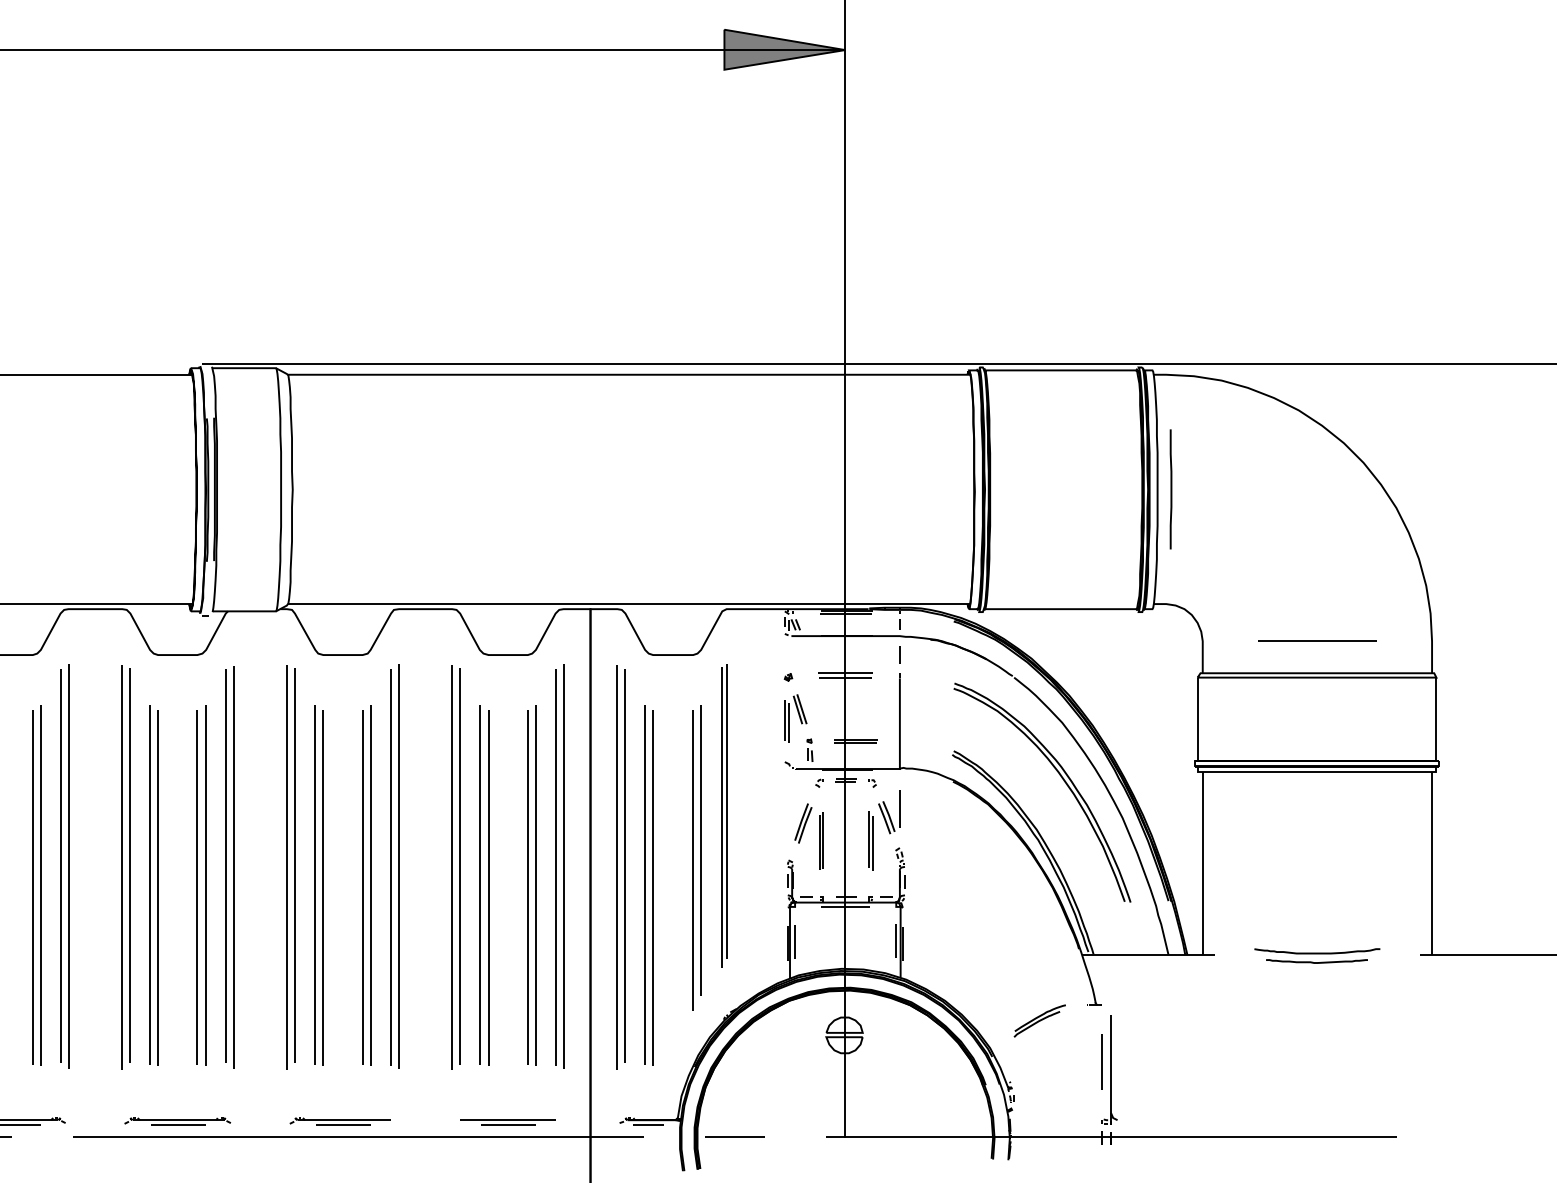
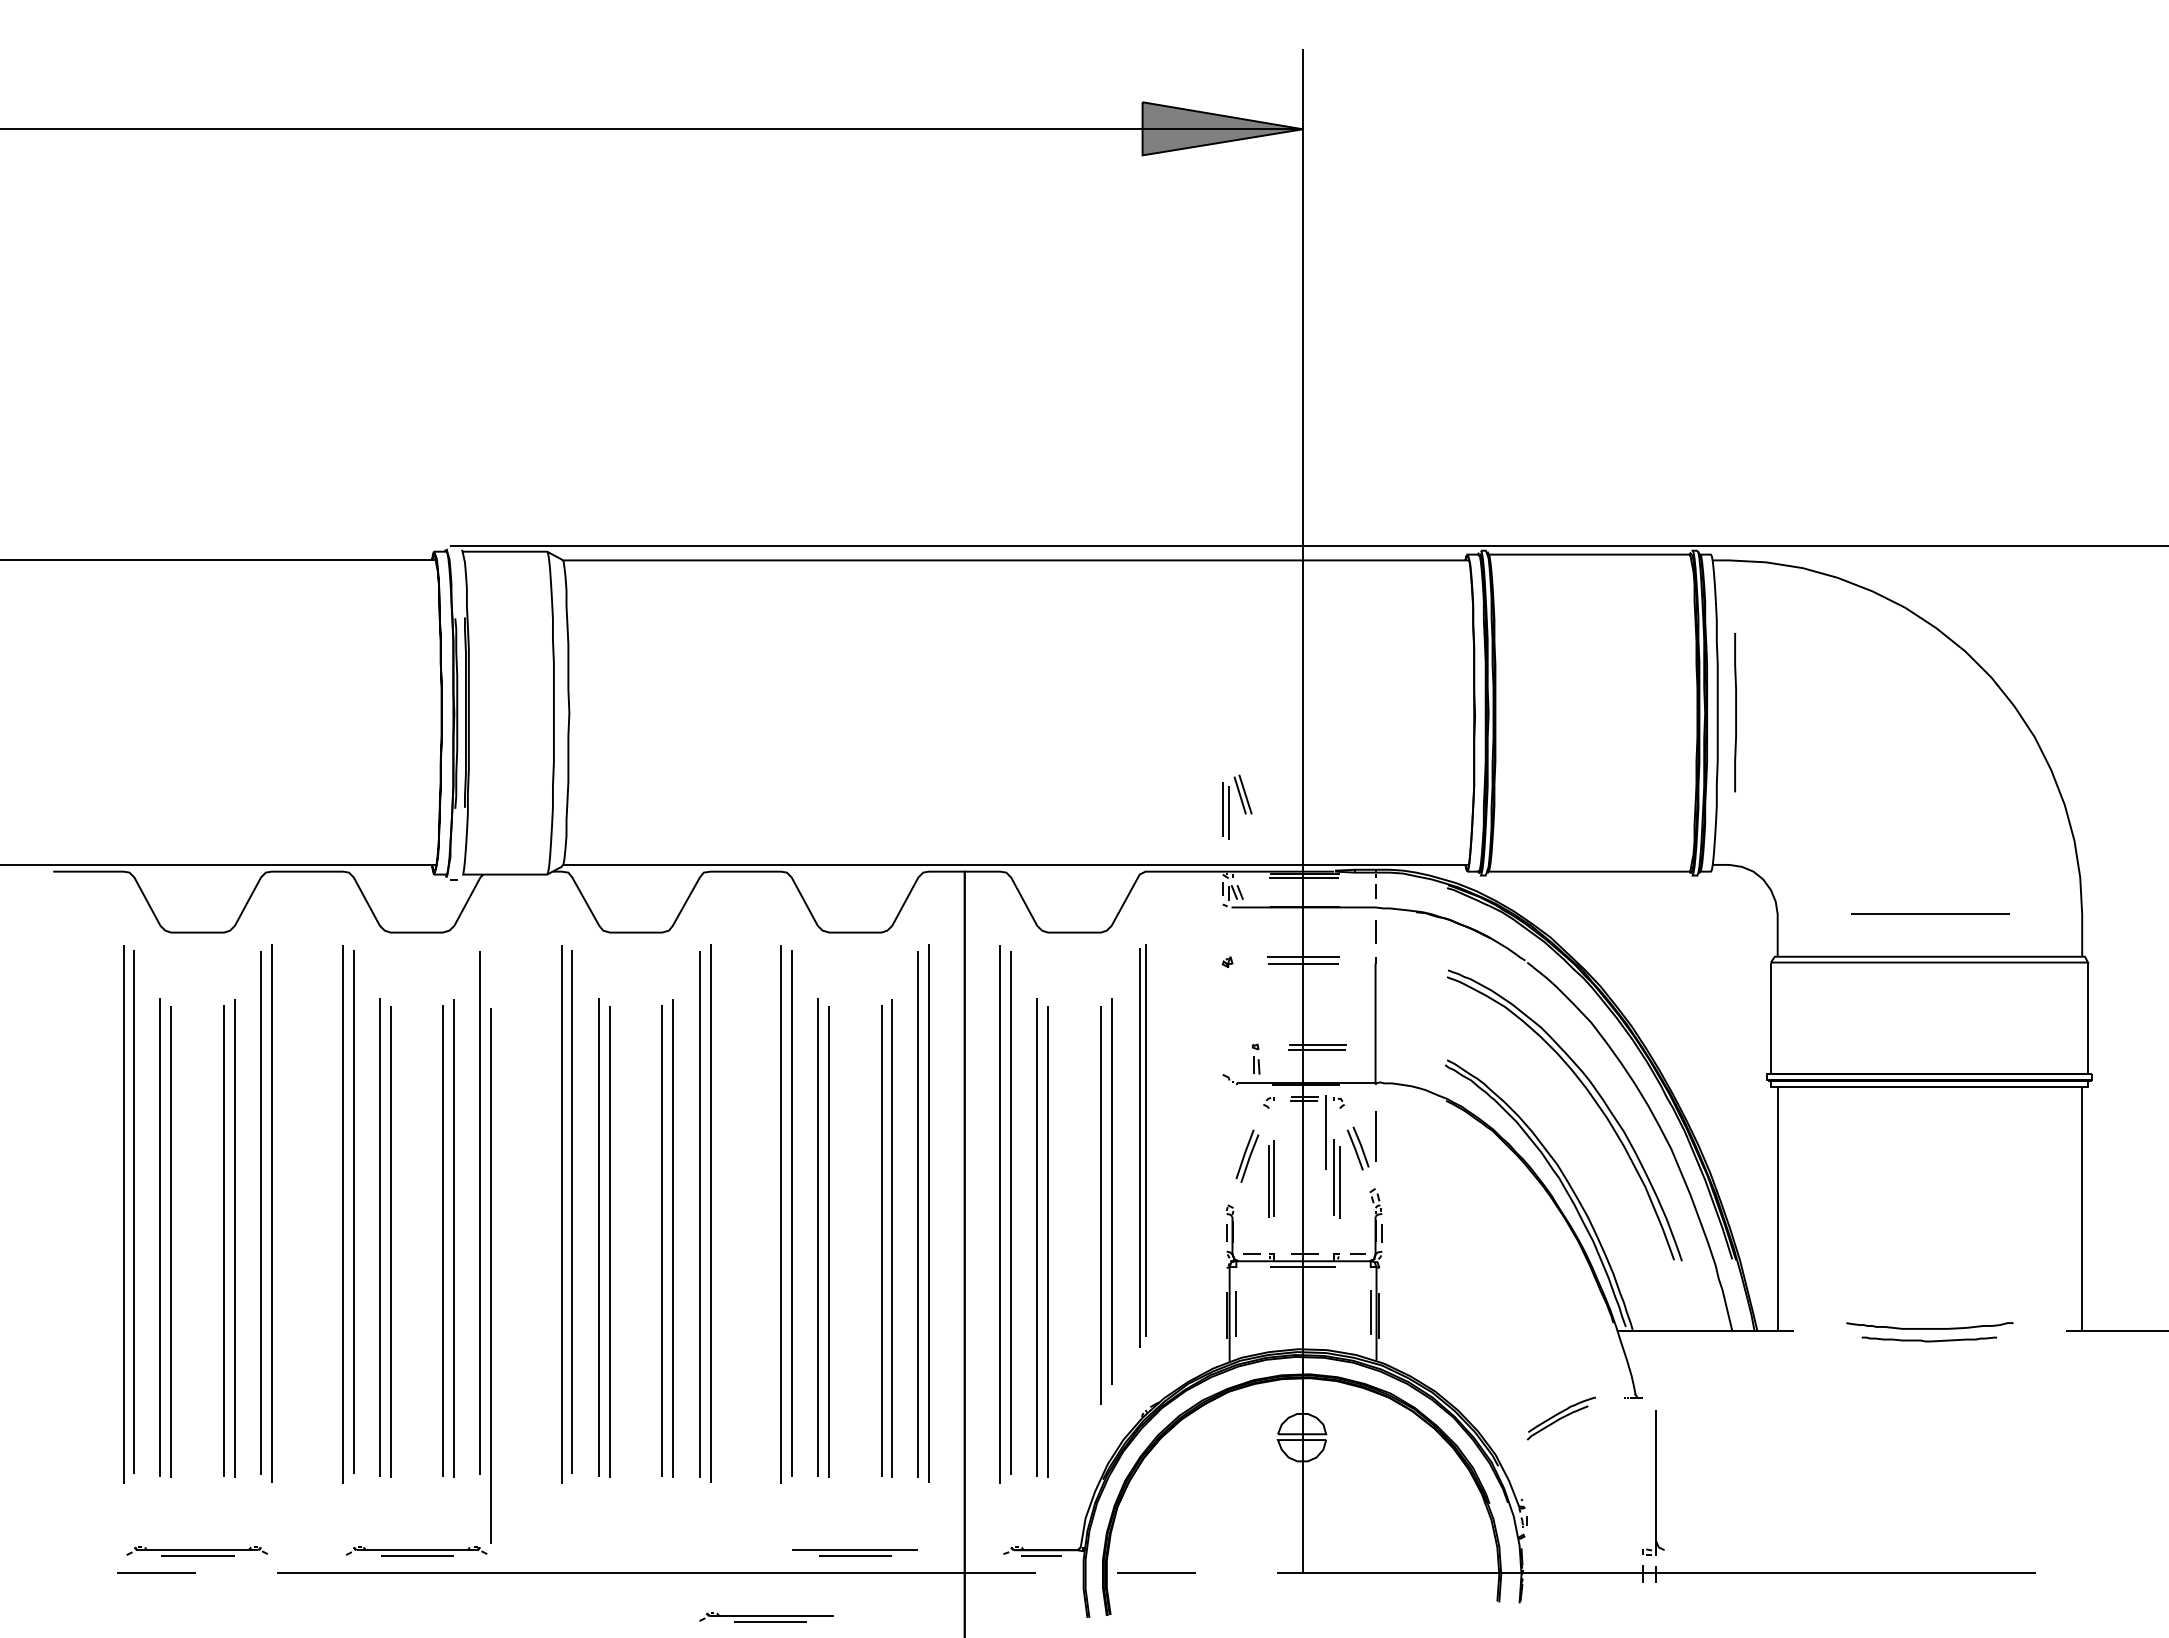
part: (795, 718) -> (1237, 806), moved
line: (233, 867) -> (490, 1275), moved
line: (1100, 1062) -> (1325, 1132), moved
part: (340, 1121) -> (766, 1617), moved

